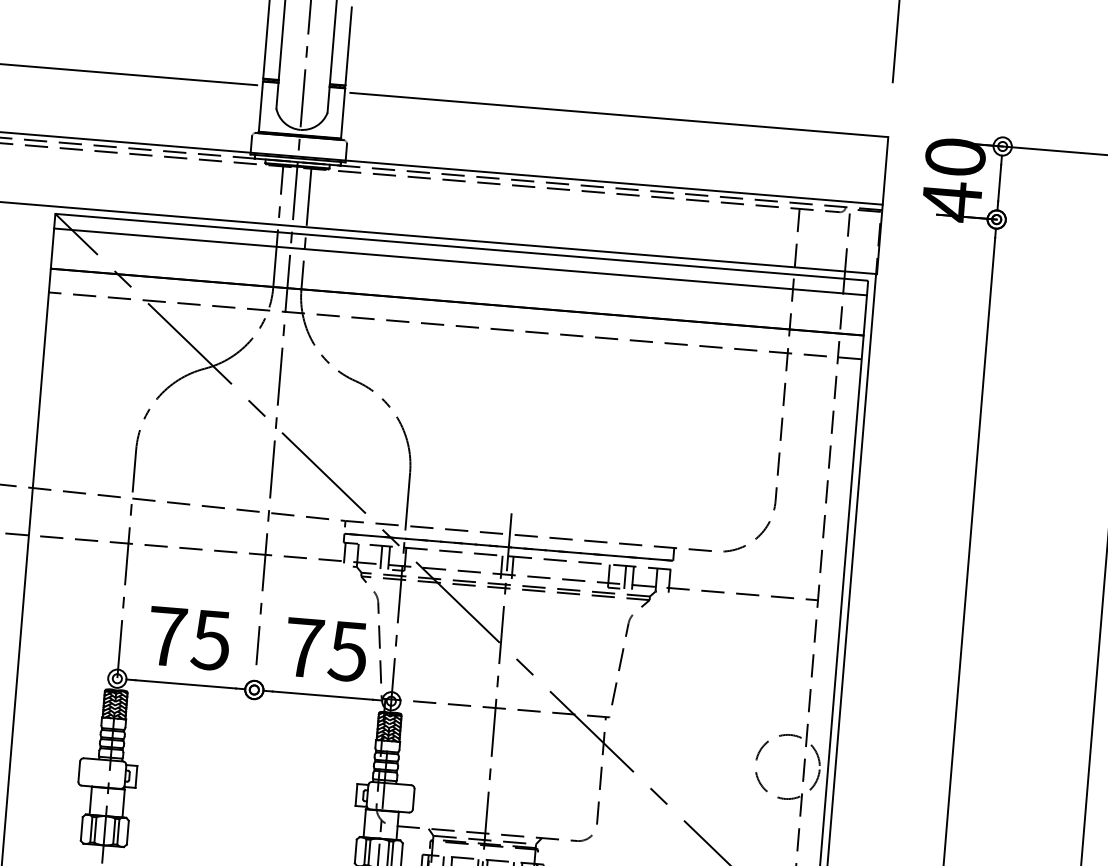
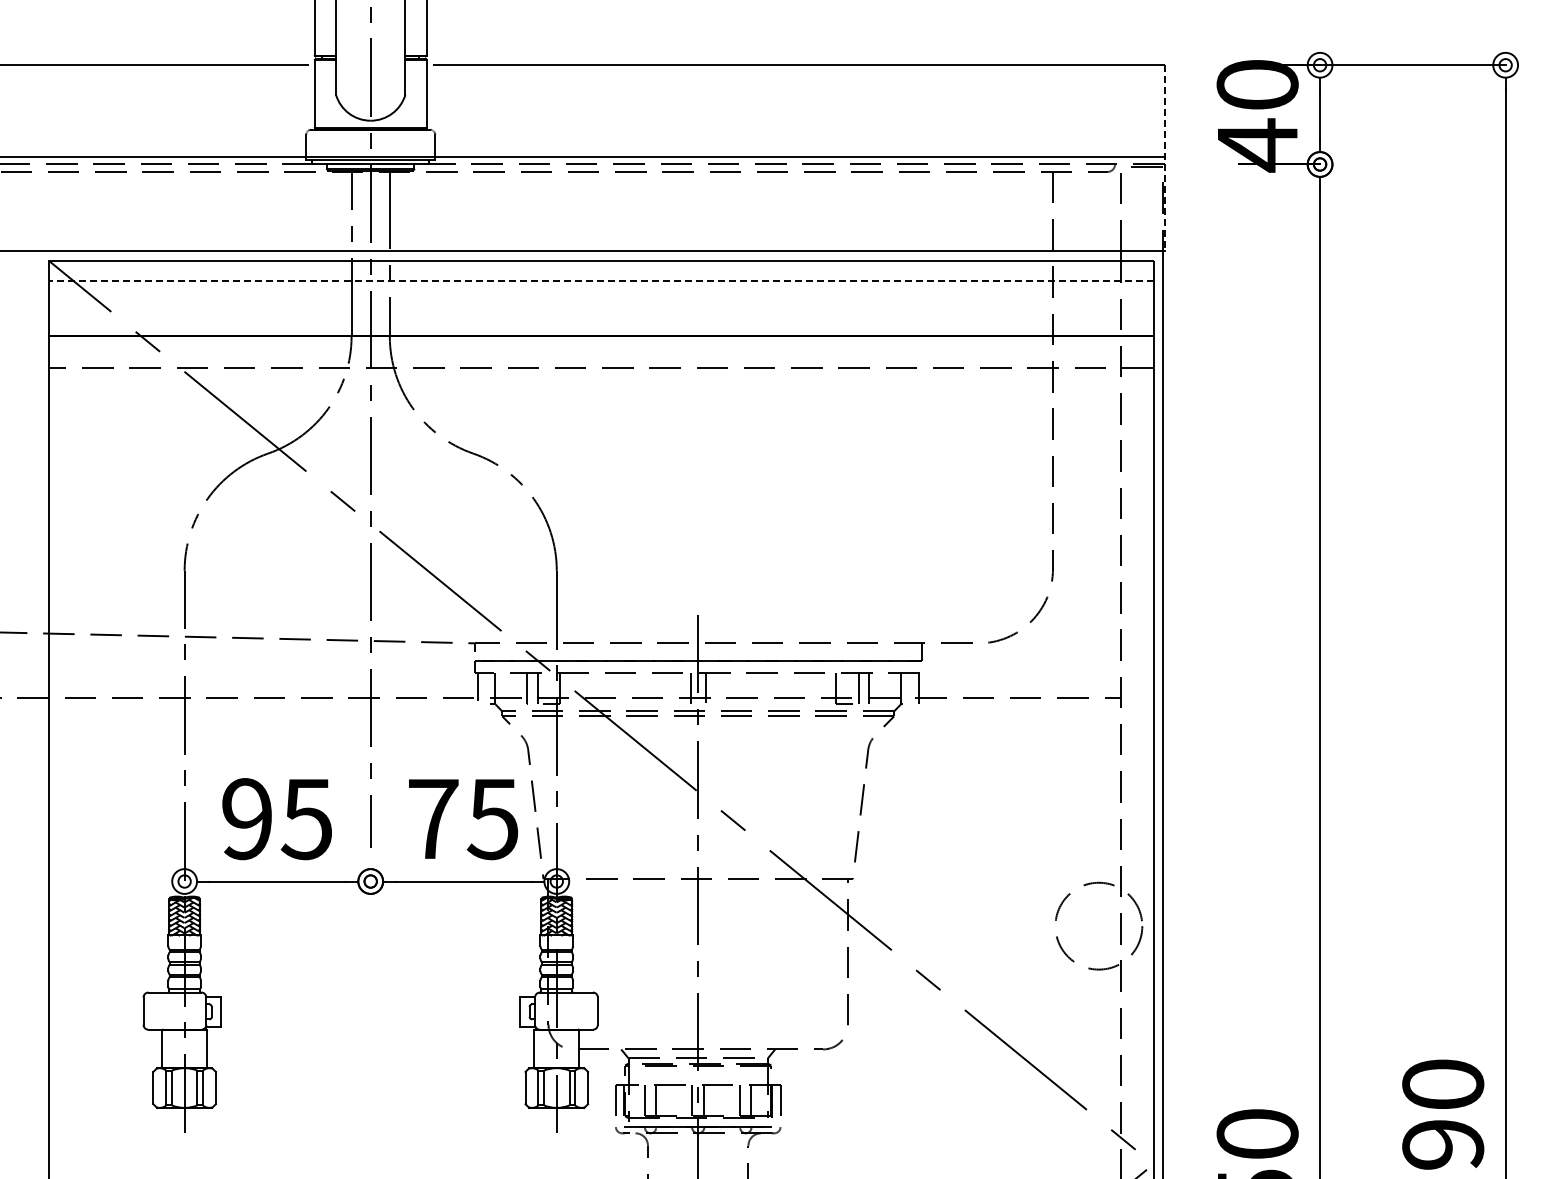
line: (882, 205) -> (1164, 158), solid -> dashed
line: (459, 262) -> (600, 281), solid -> dashed
text: (167, 636) -> (247, 819), 75 -> 95

